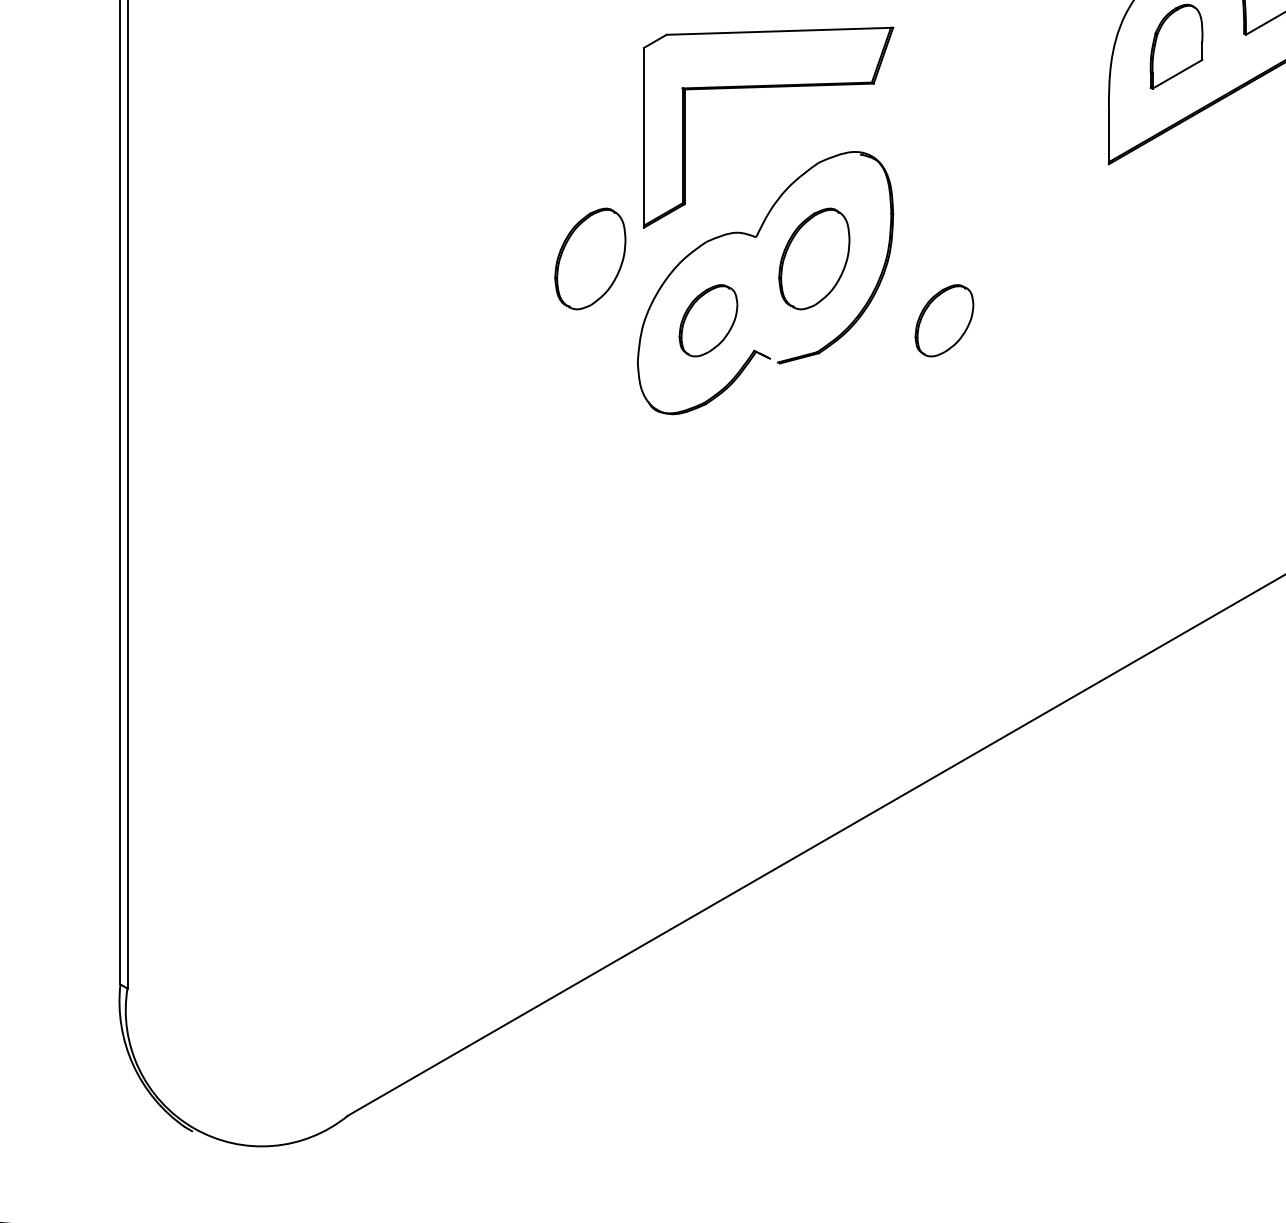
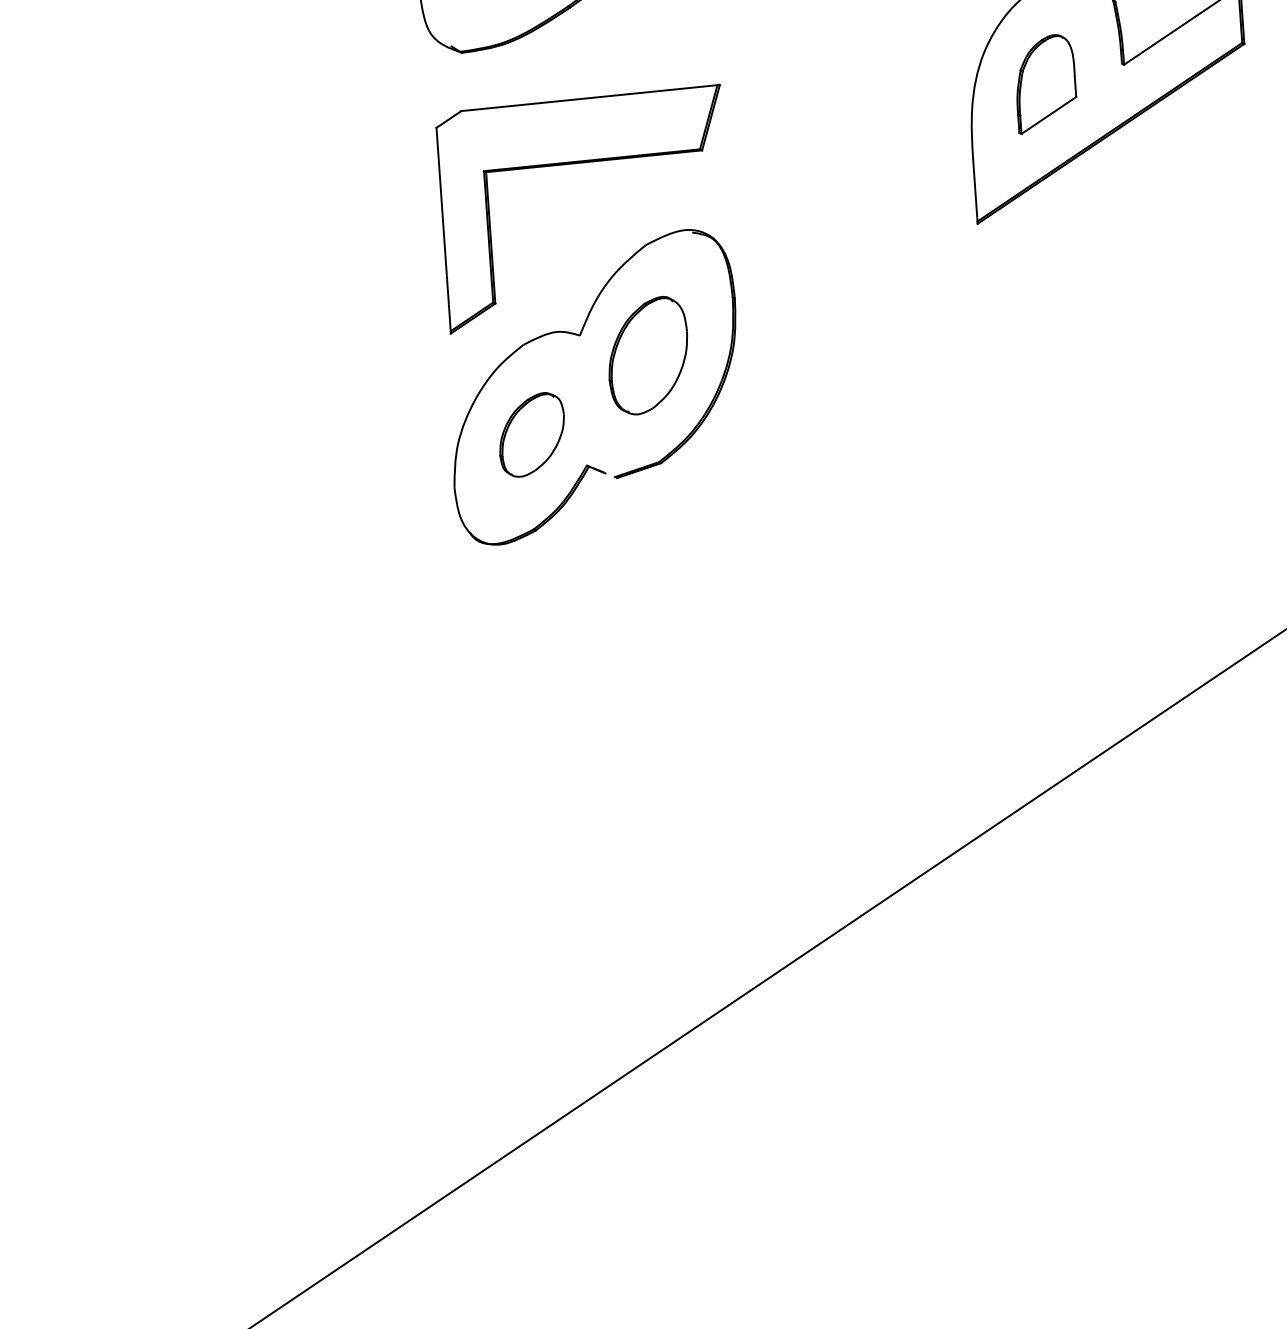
part: (590, 258) -> (392, 373), removed
part: (944, 320) -> (802, 415), removed

